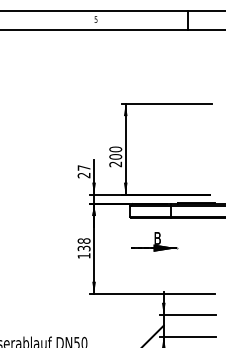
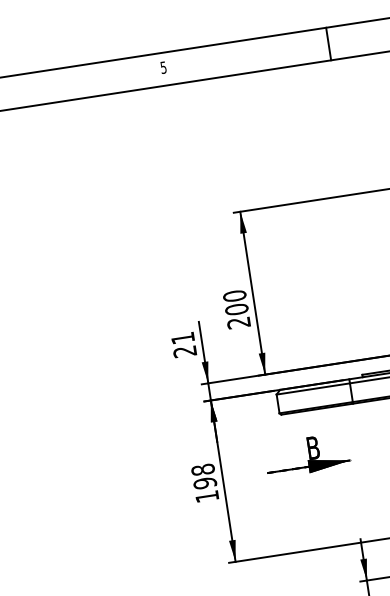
text: (83, 167) -> (181, 337), 27 -> 21
part: (154, 241) -> (308, 454), moved
text: (83, 248) -> (204, 483), 138 -> 198

